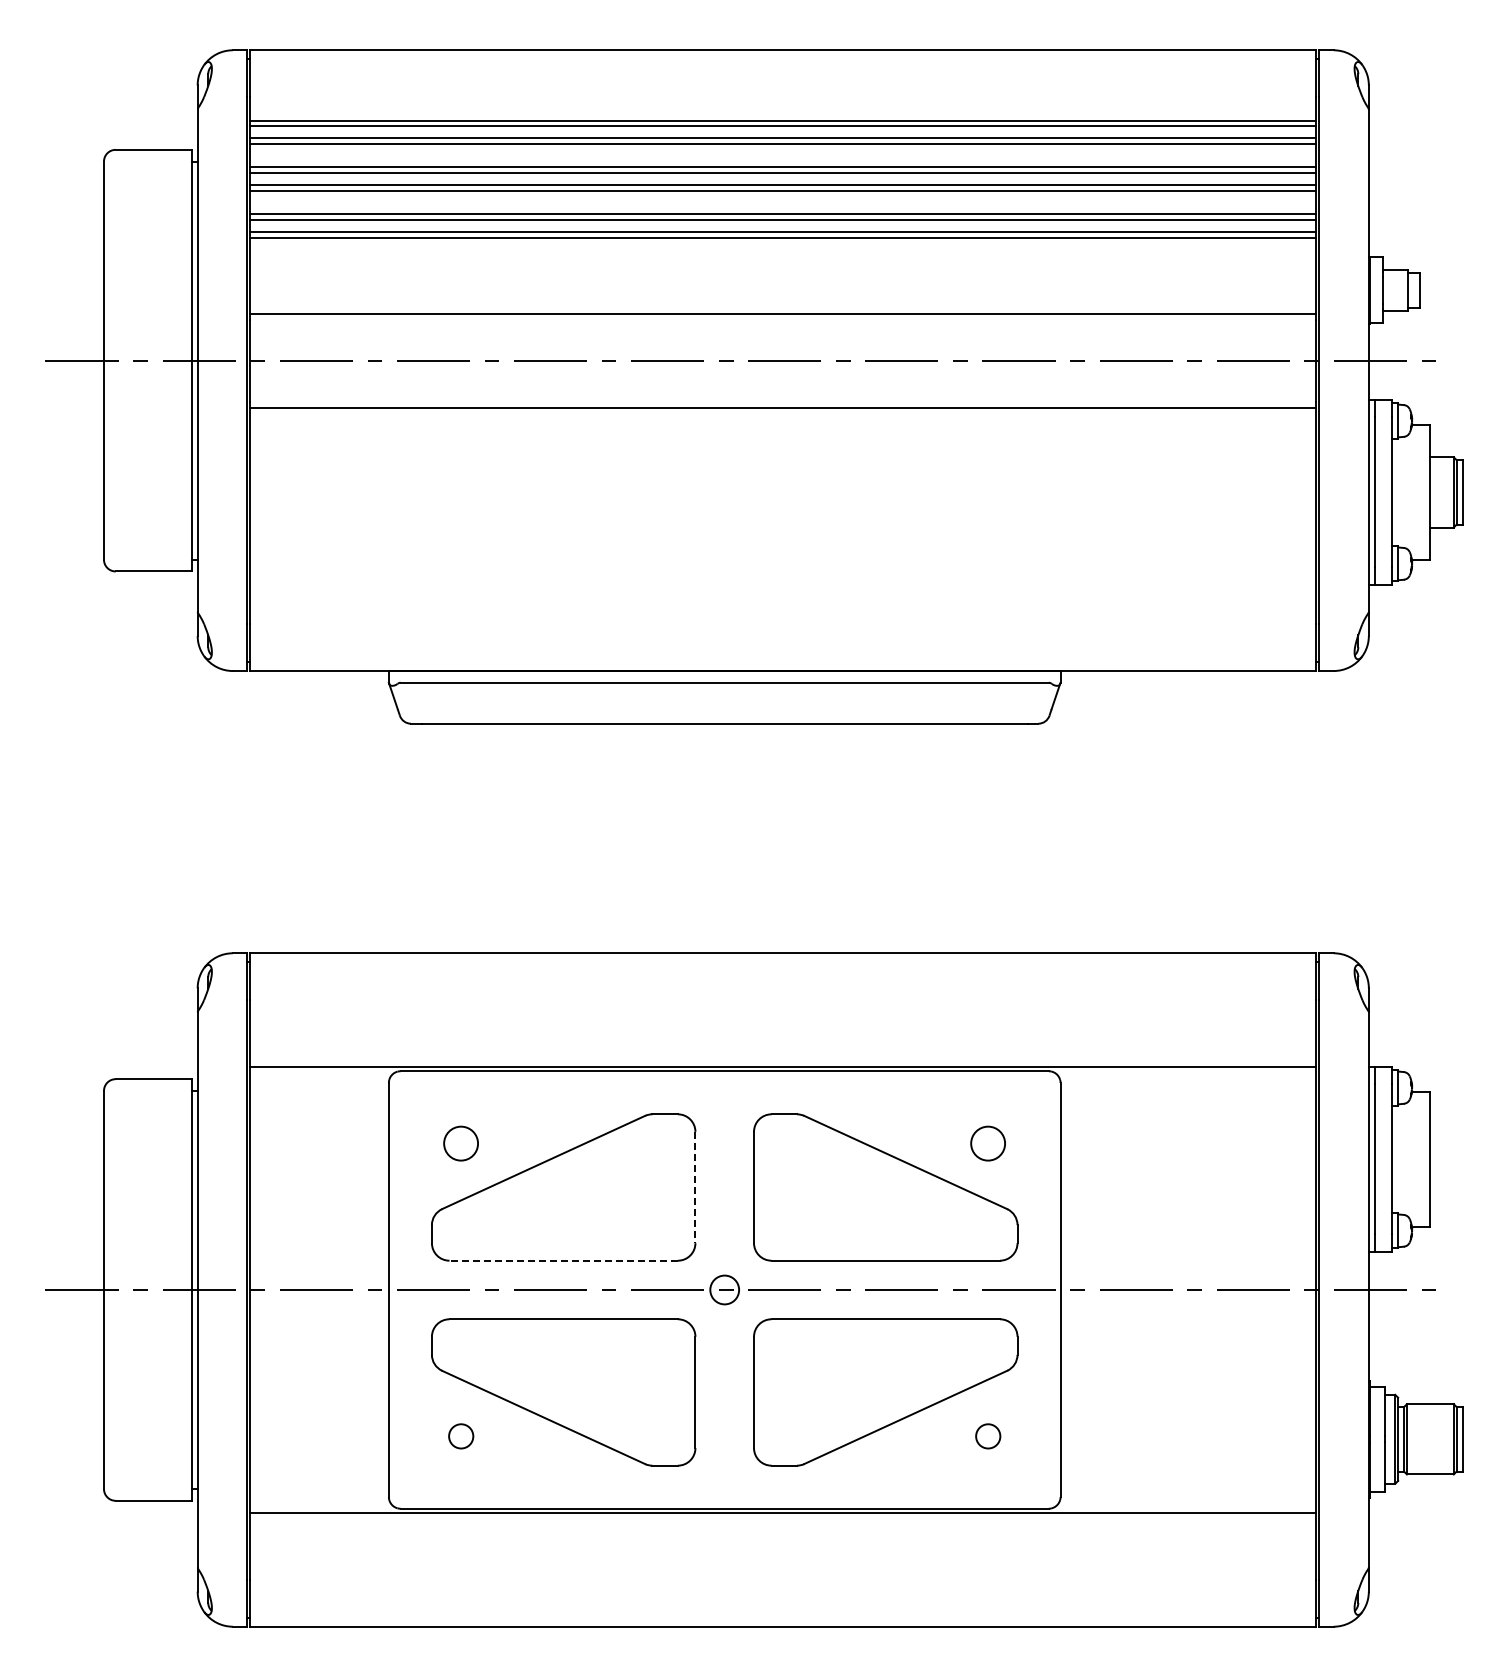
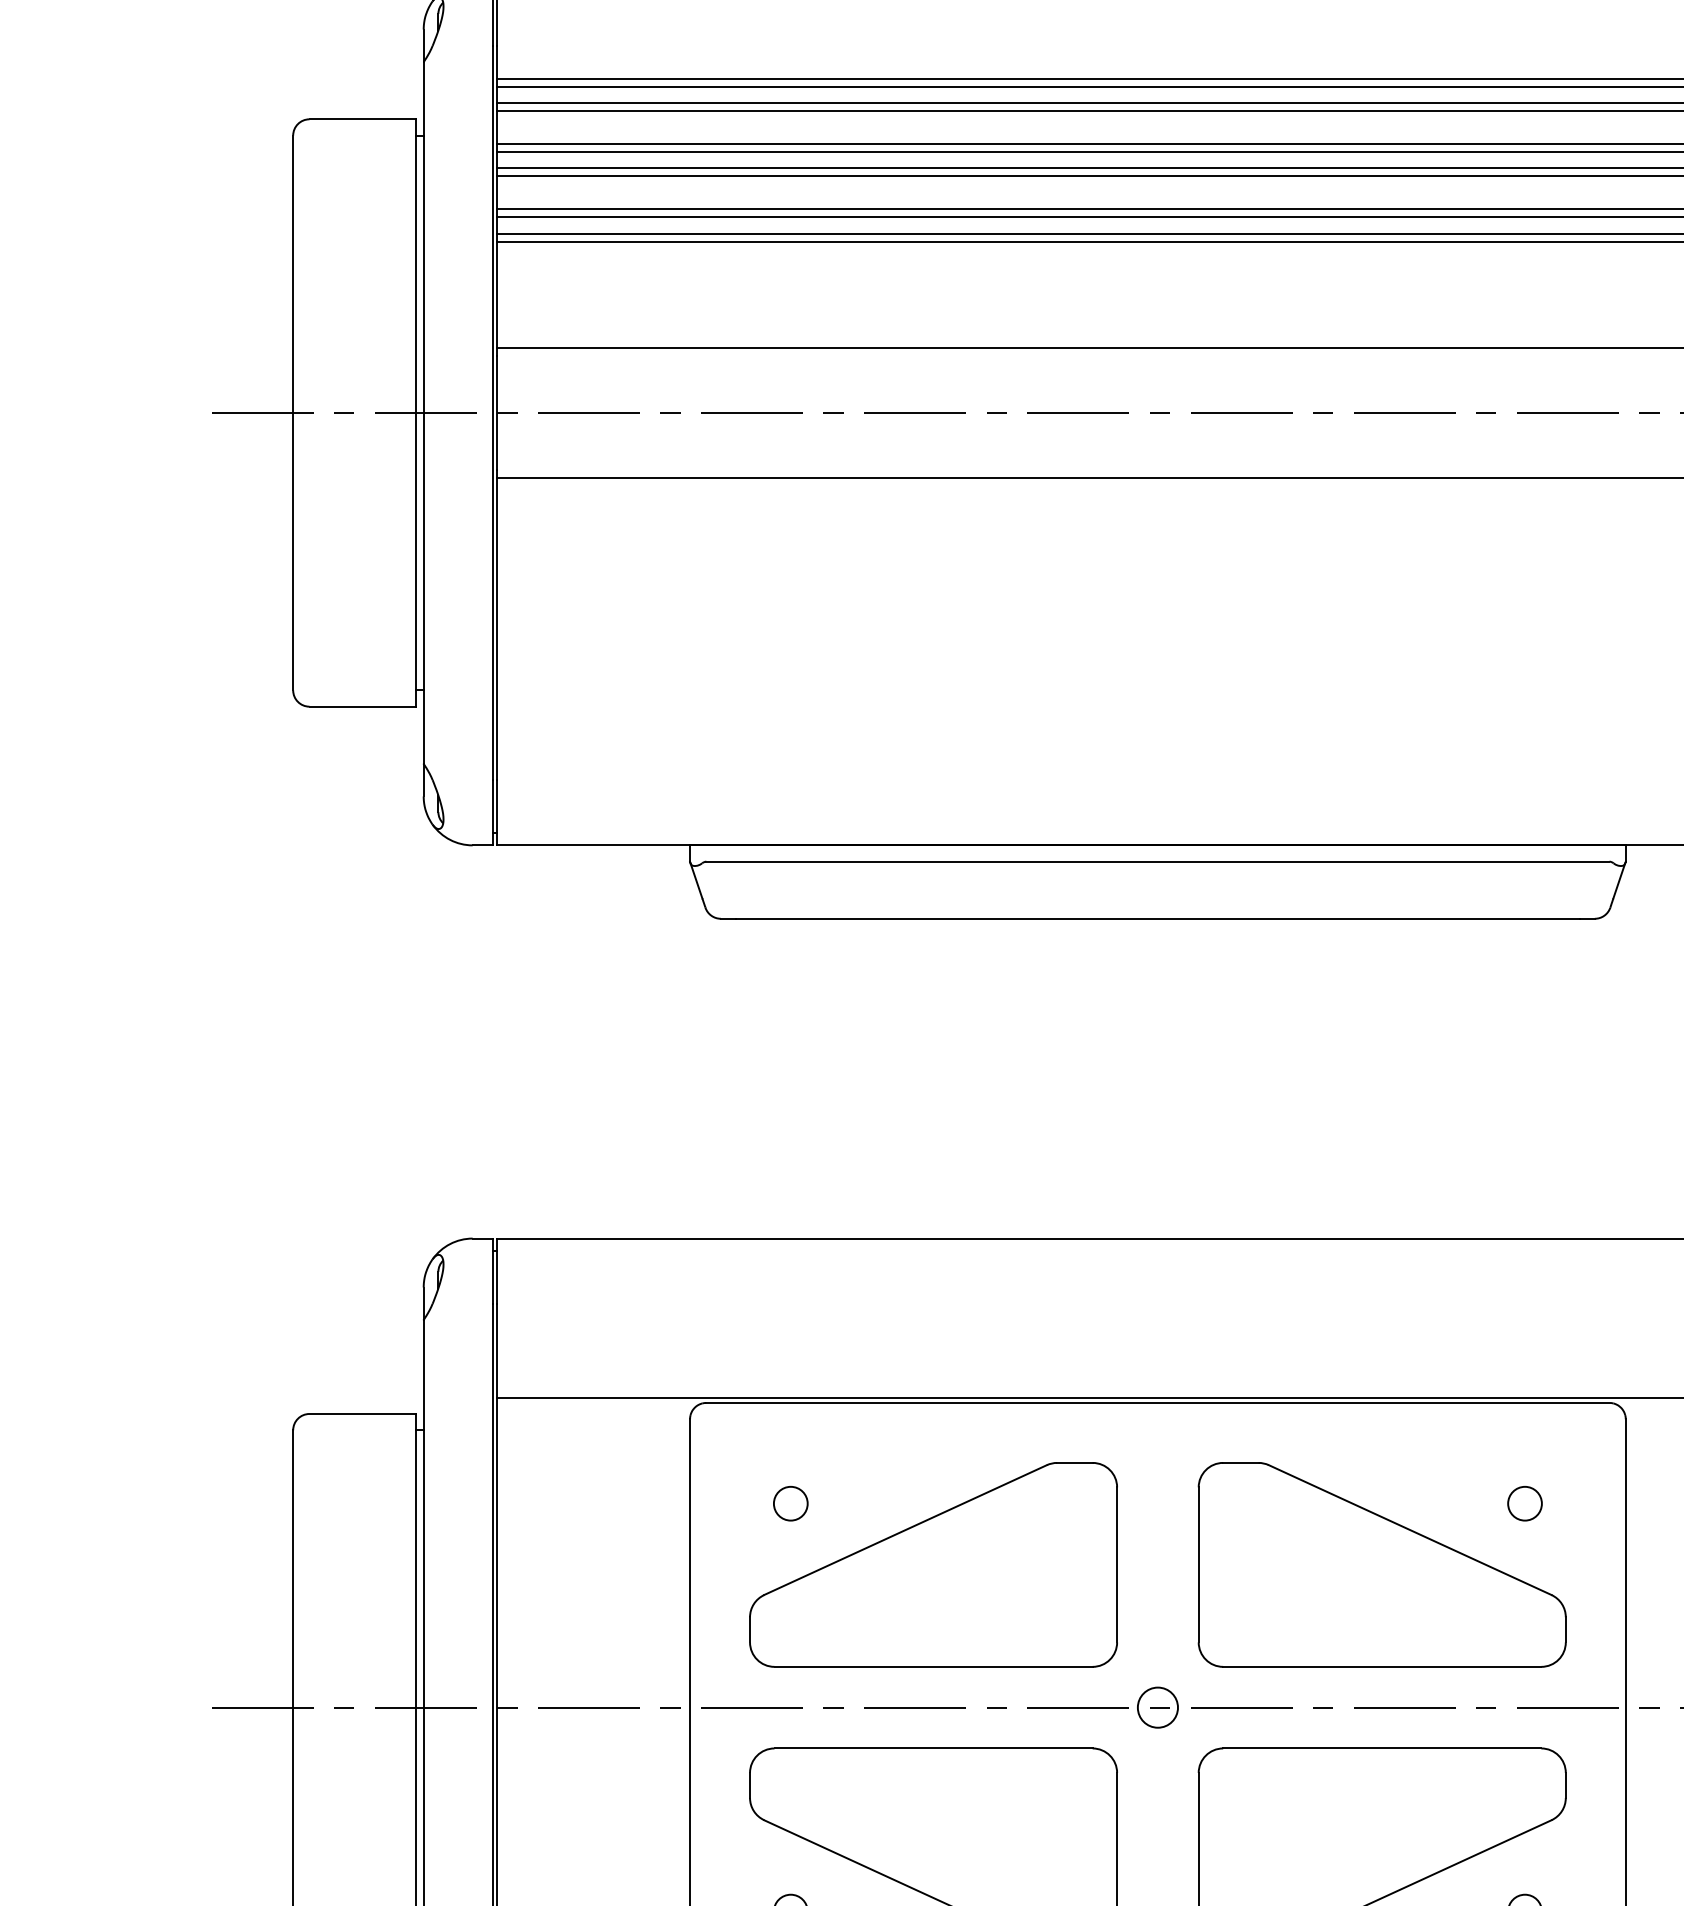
circle: (461, 1143) -> (791, 1503), size x0.71
circle: (988, 1143) -> (1525, 1503), size x0.71
line: (695, 1187) -> (1117, 1564), dashed -> solid
line: (563, 1260) -> (933, 1666), dashed -> solid

